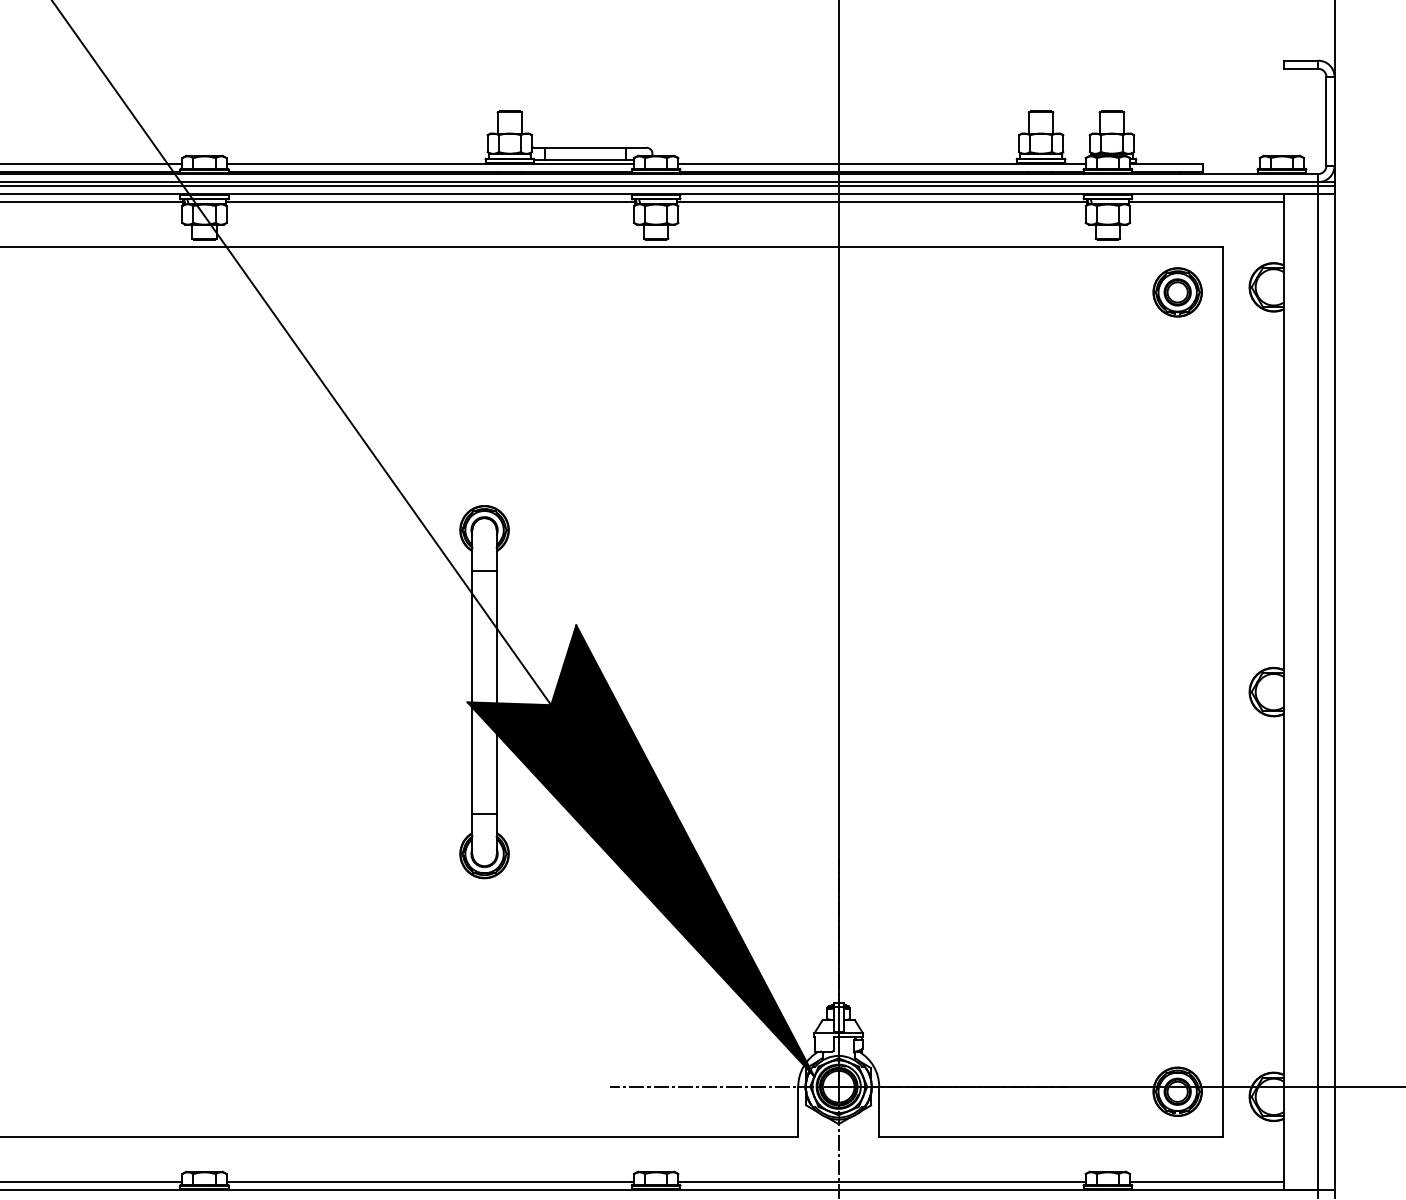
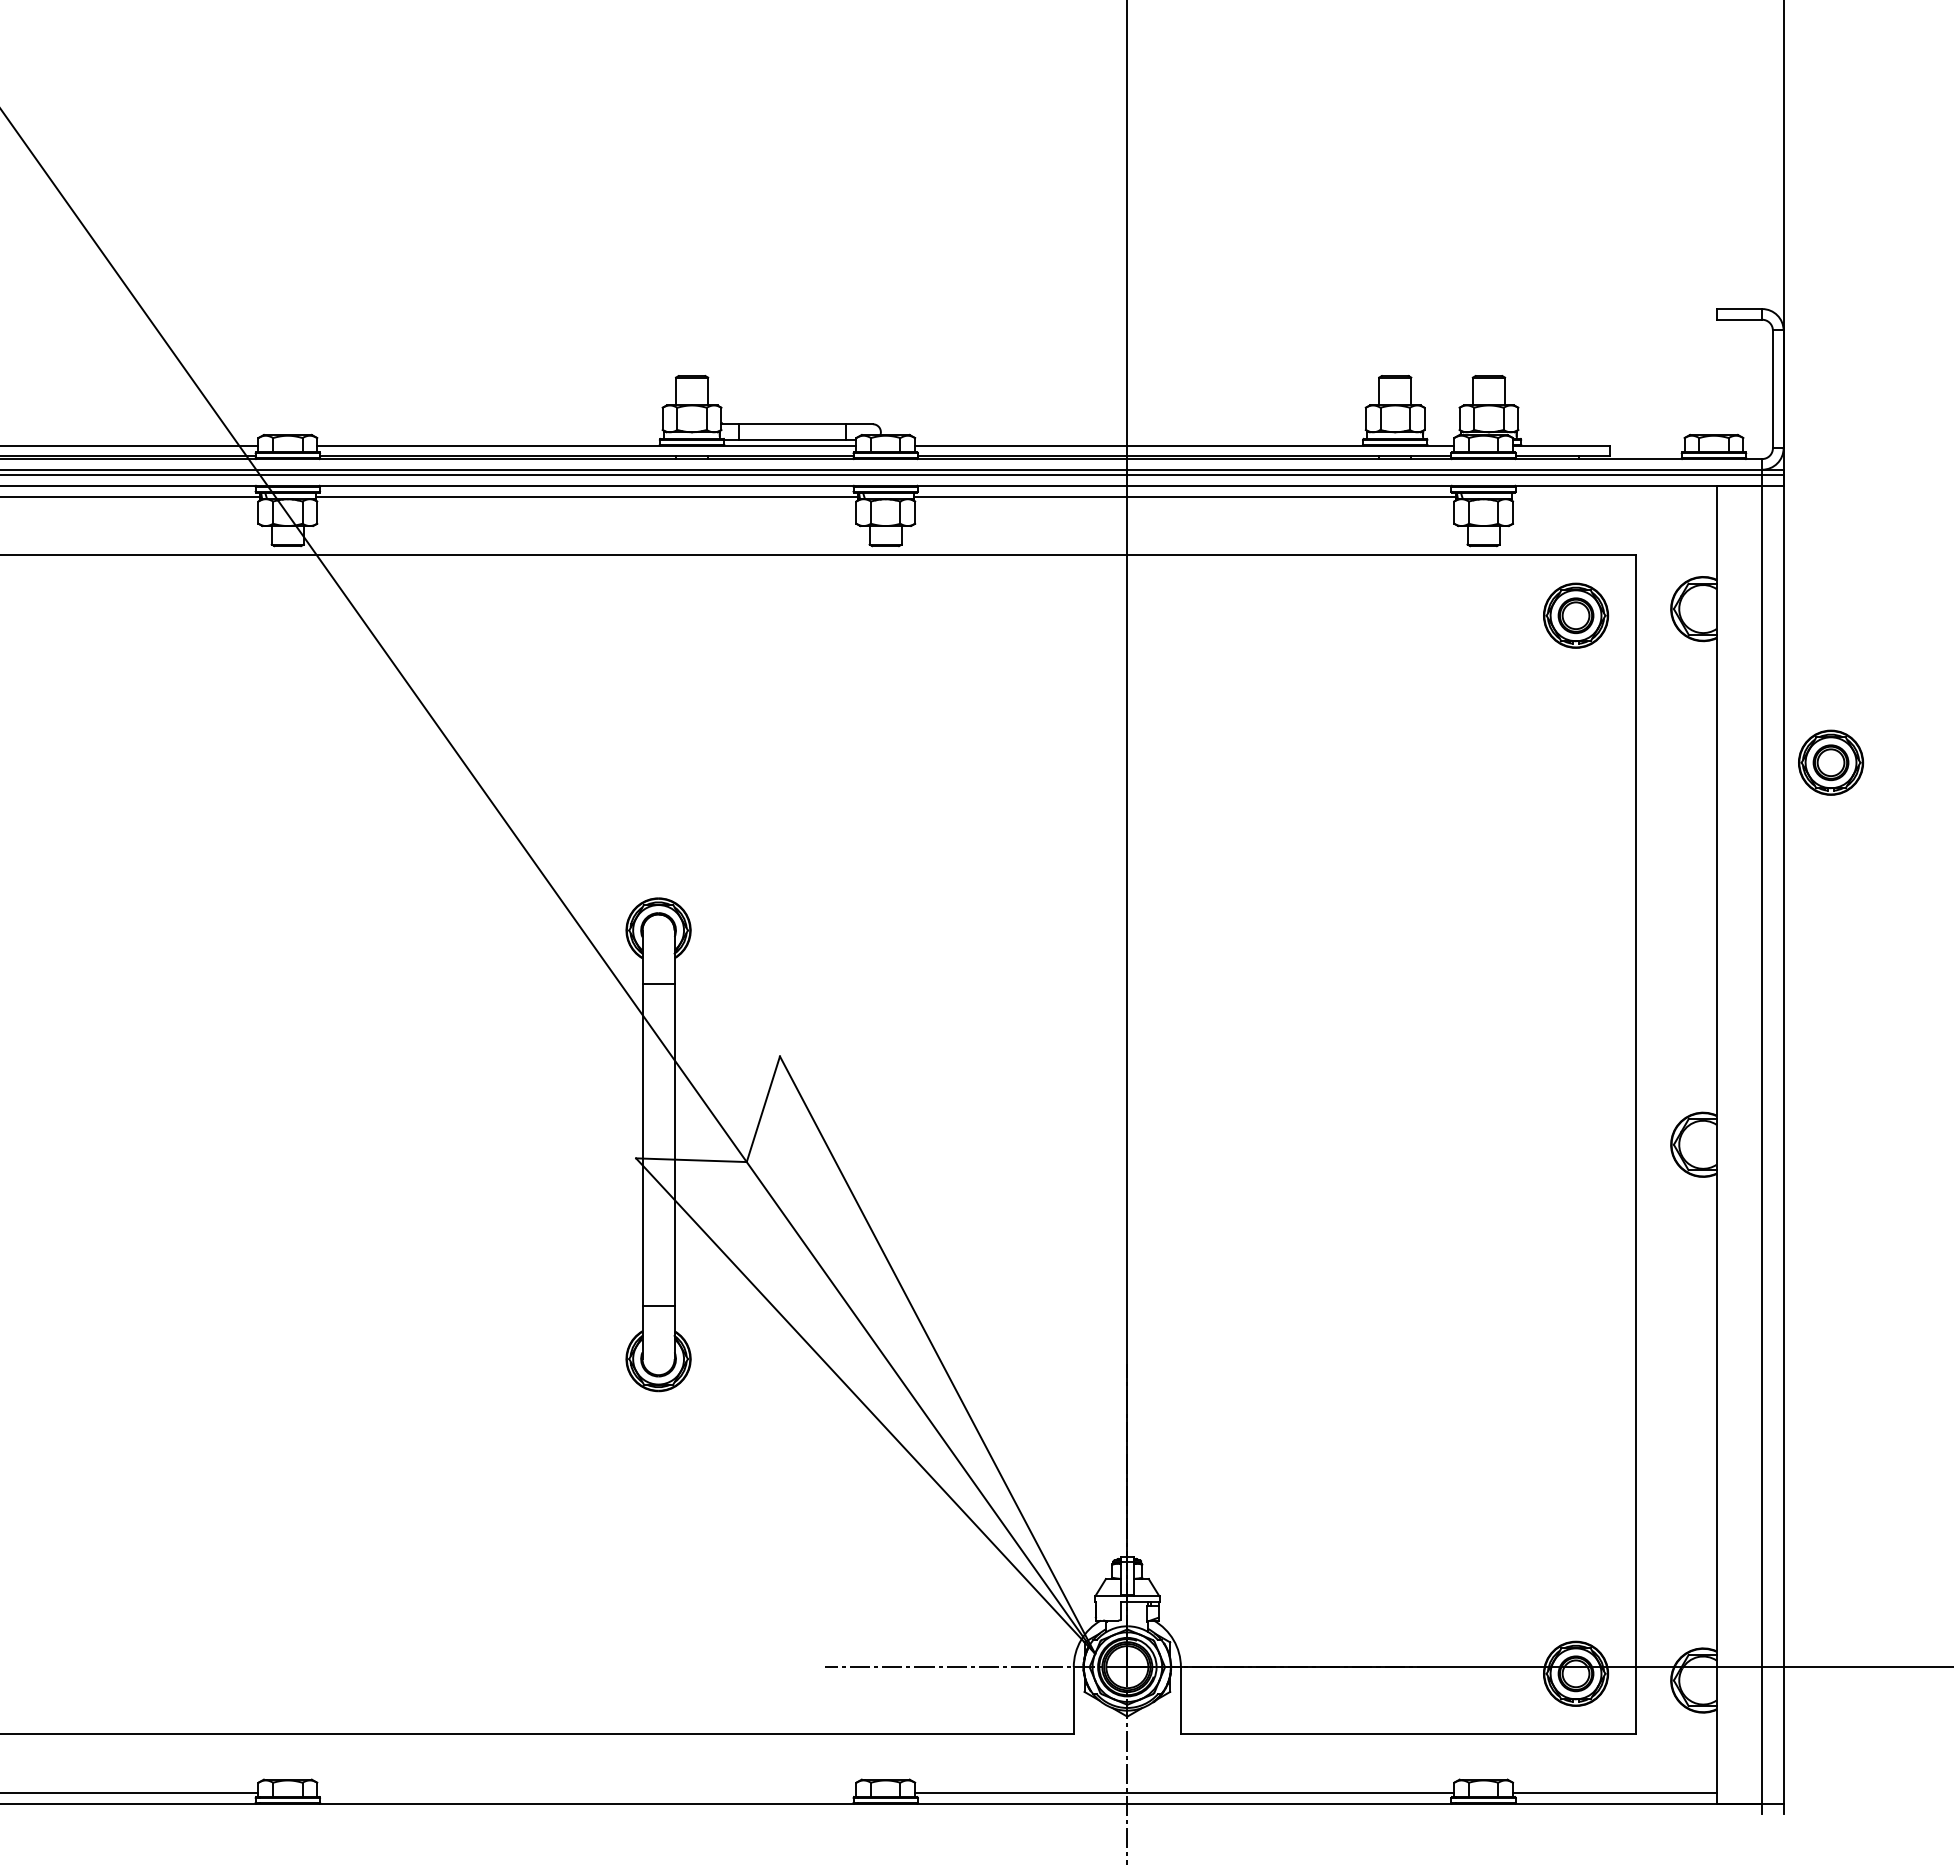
line: (1206, 202) -> (1613, 496), removed
part: (1370, 403) -> (1831, 762), added
fill: (640, 850) -> (865, 1354), removed
line: (430, 1182) -> (586, 1793), removed

